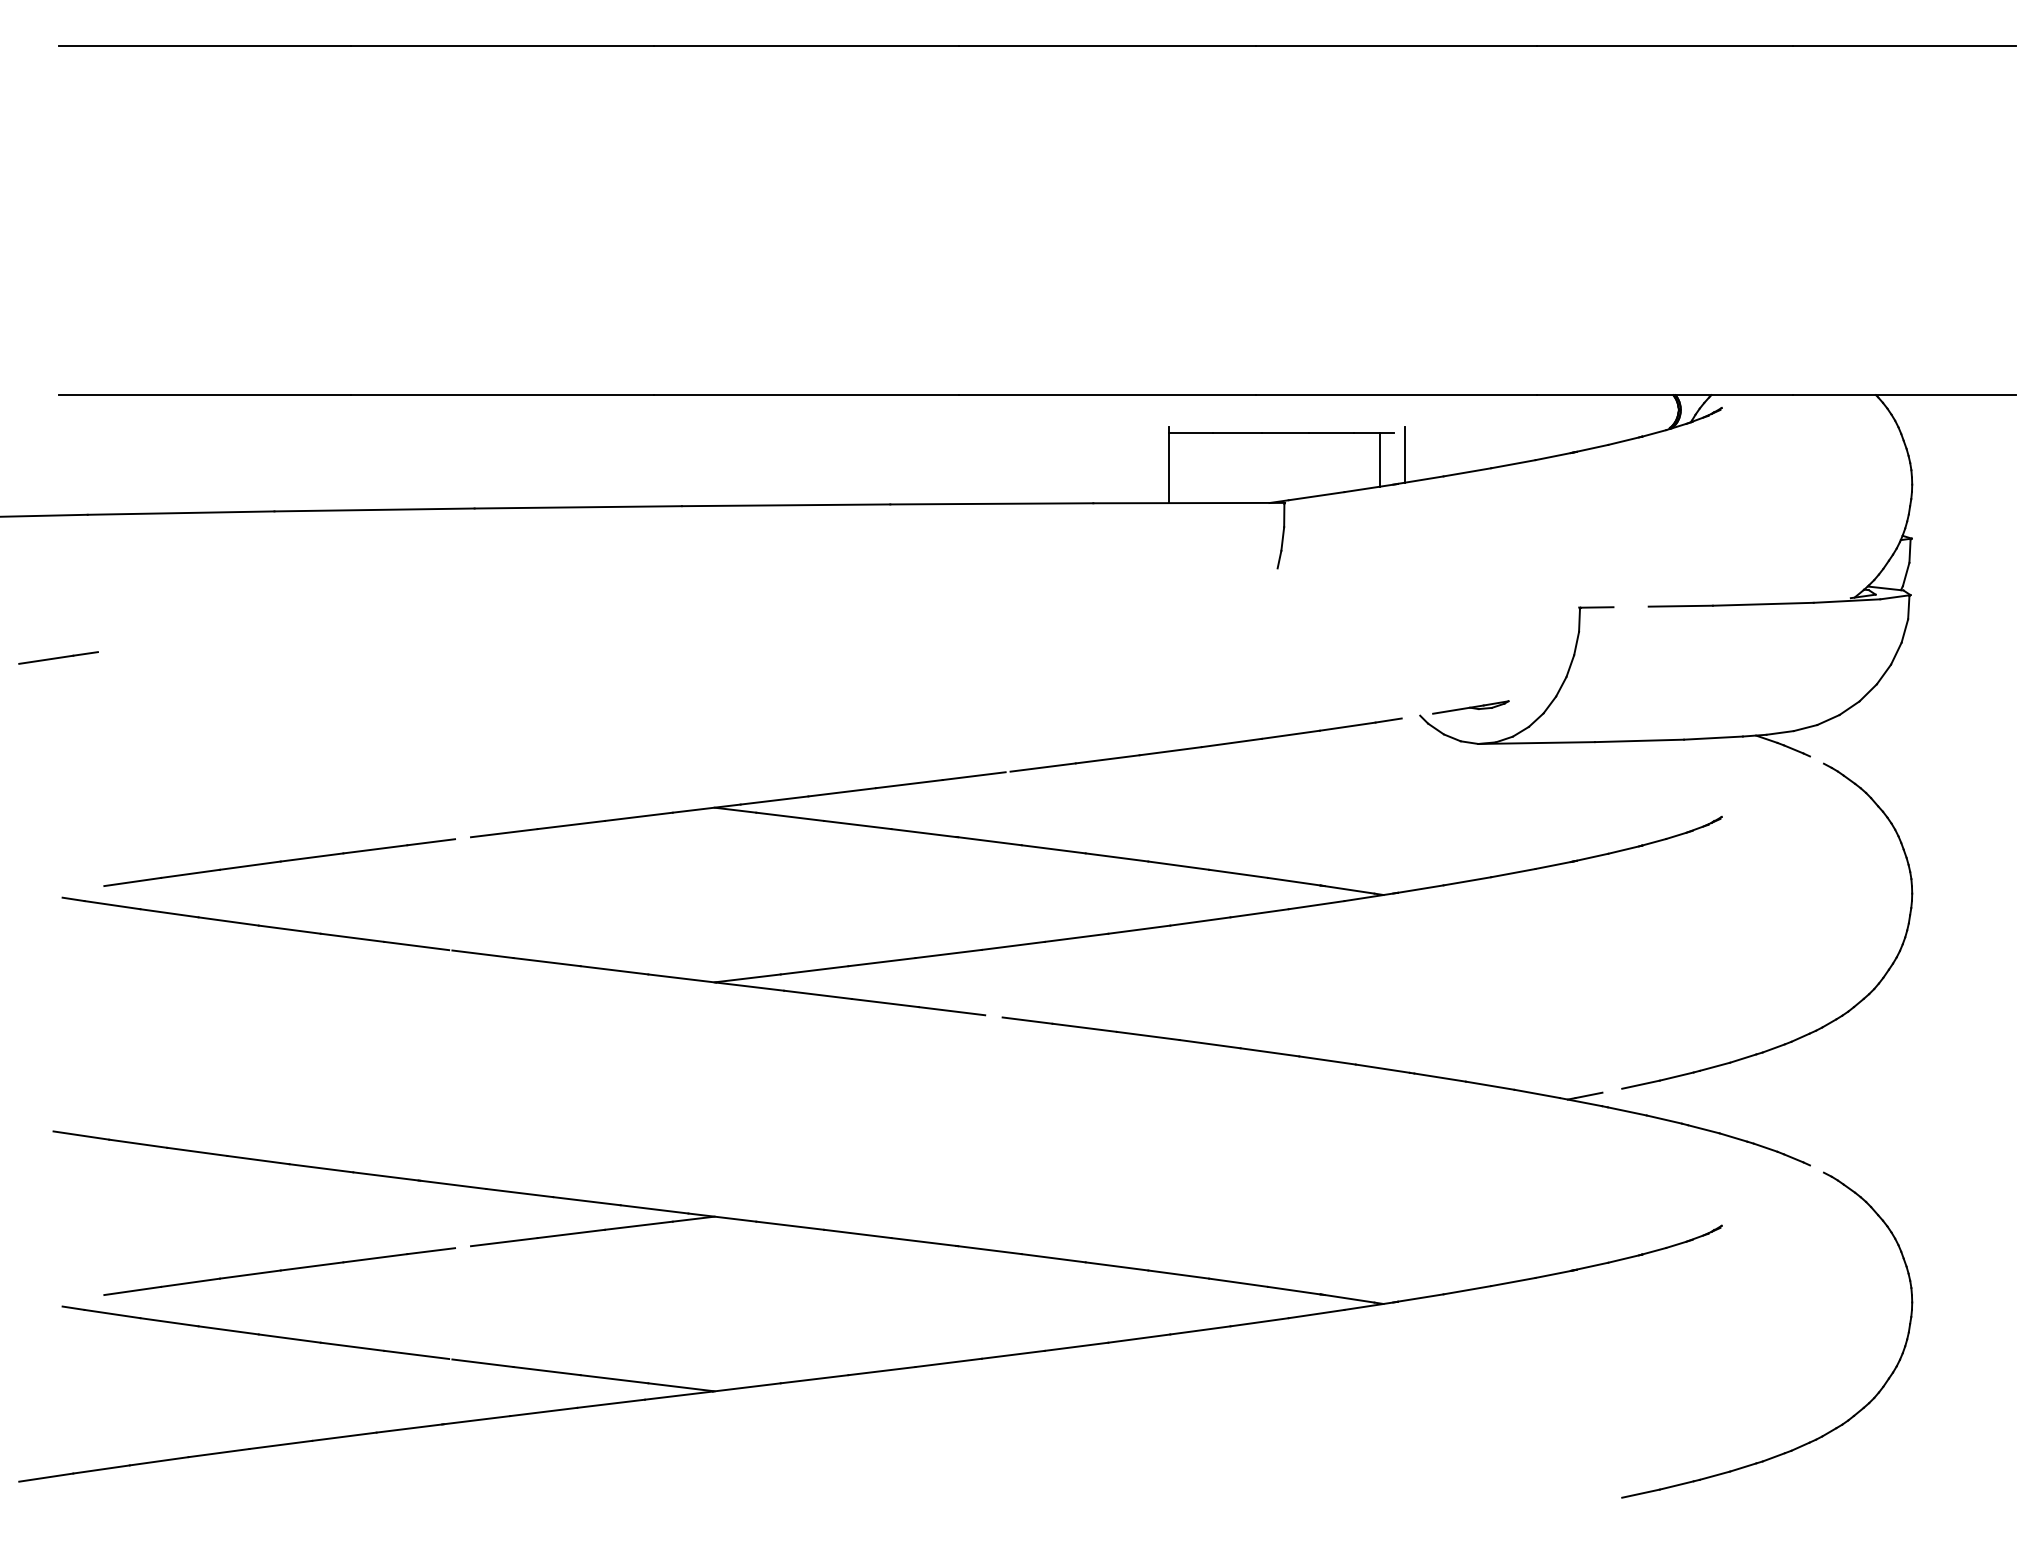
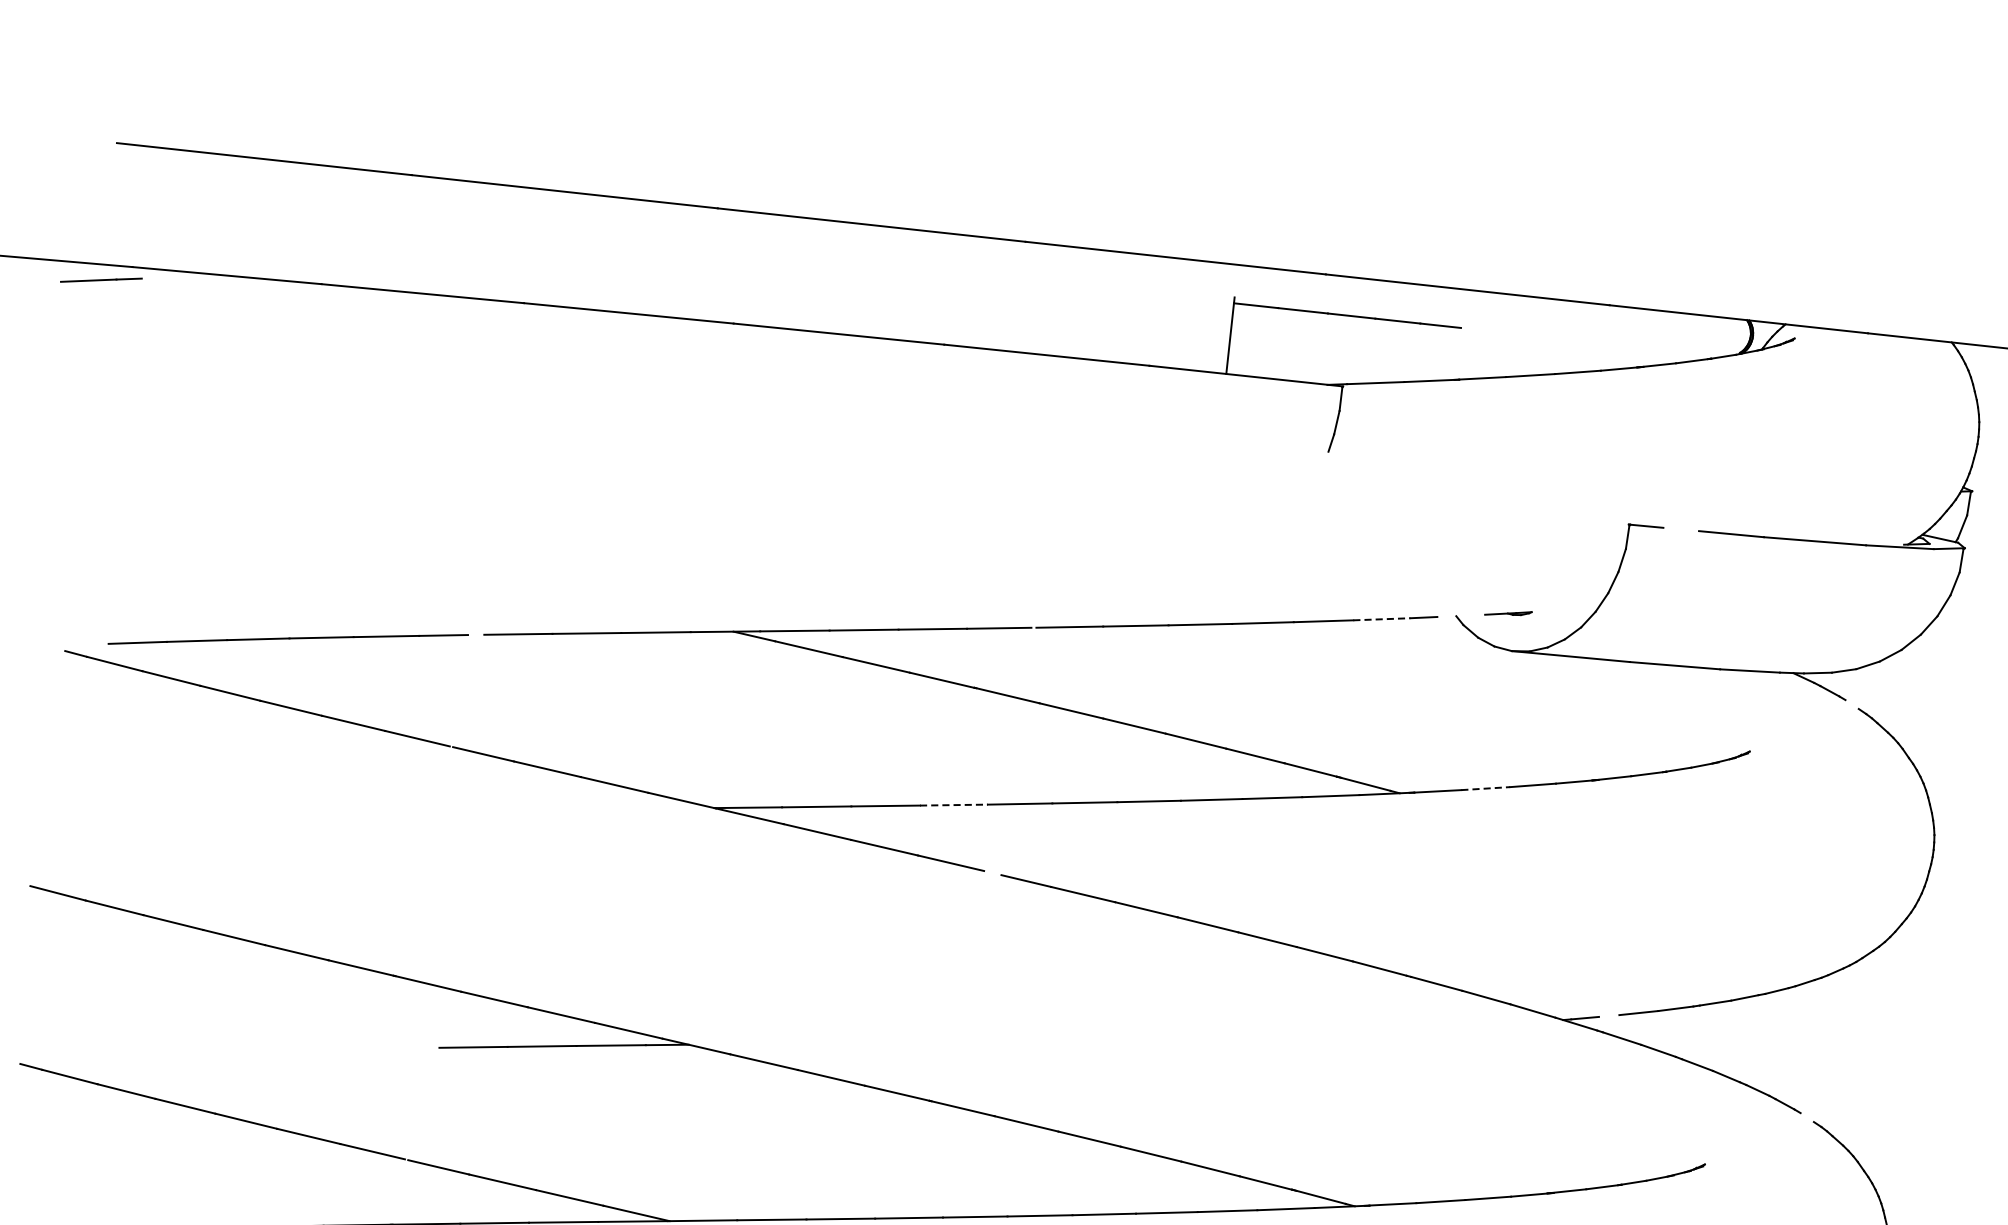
line: (1405, 454) -> (1470, 350), removed
line: (1379, 459) -> (1443, 352), removed
line: (58, 657) -> (101, 279), moved
part: (1470, 707) -> (1507, 613), size x0.6
line: (1348, 726) -> (1382, 619), solid -> dashed
line: (1467, 881) -> (1485, 788), solid -> dashed
line: (949, 953) -> (954, 804), solid -> dashed
part: (279, 1271) -> (243, 1052), removed

